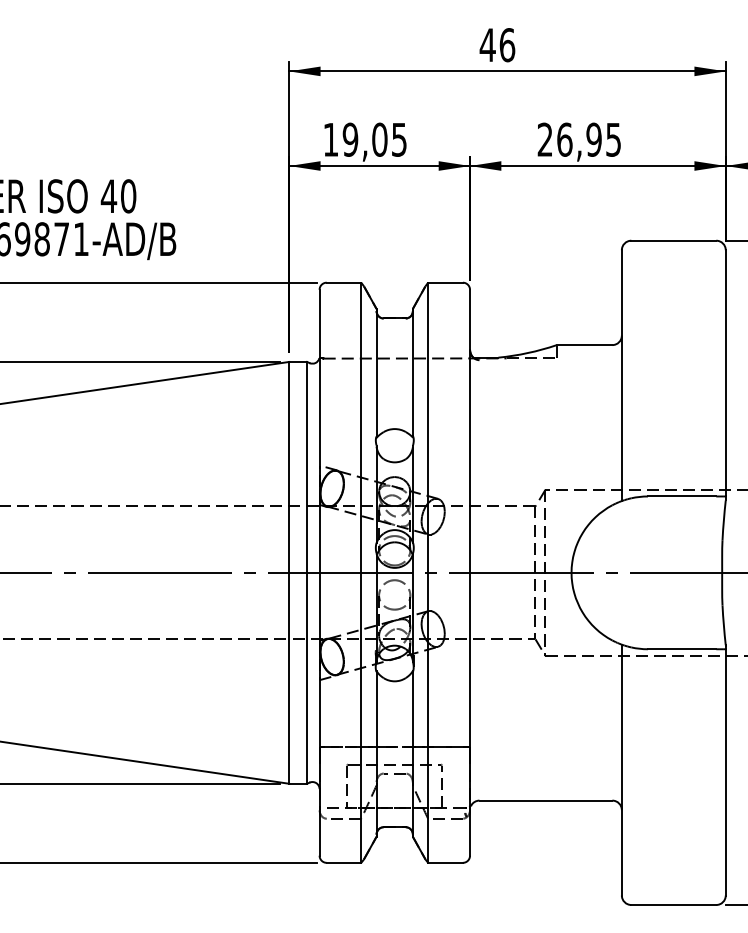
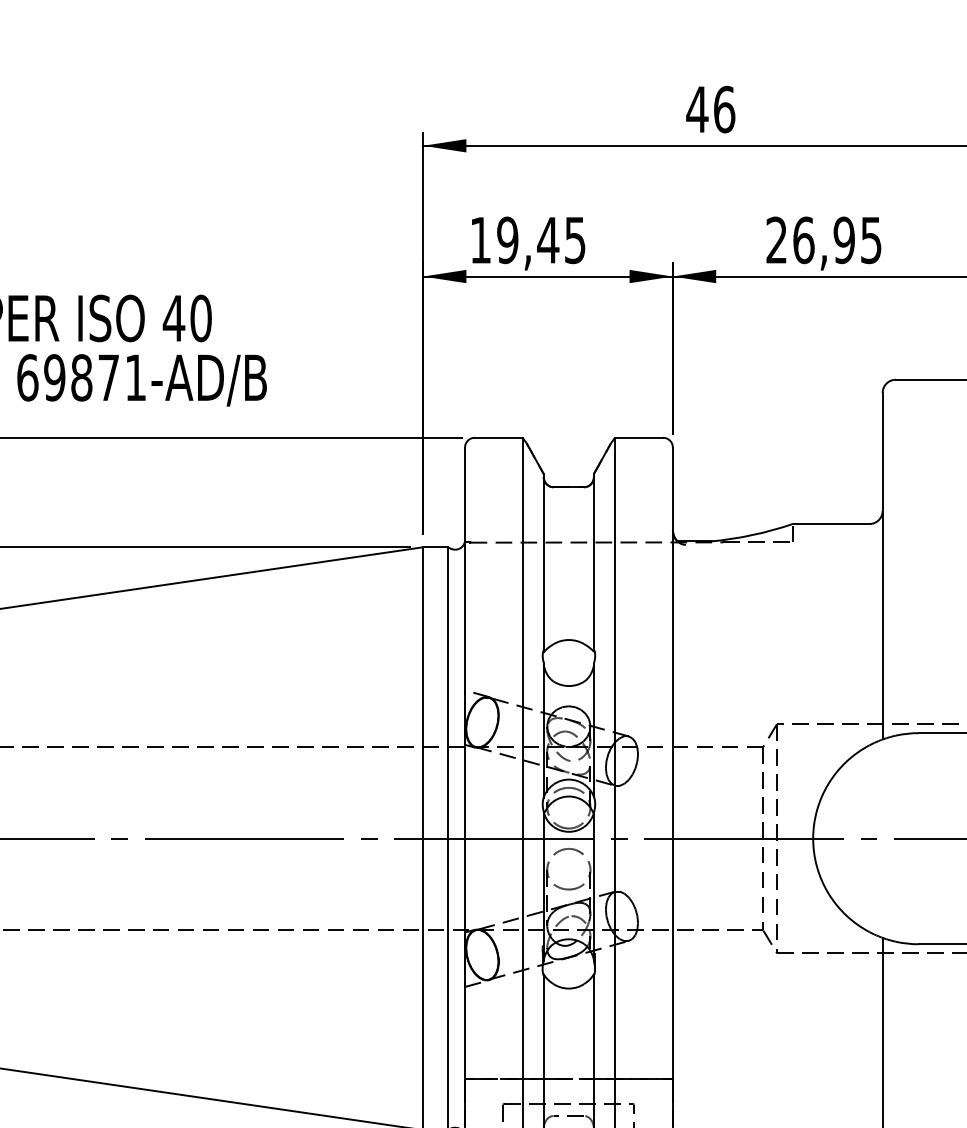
text: (379, 139) -> (547, 239), 19,05 -> 19,45

